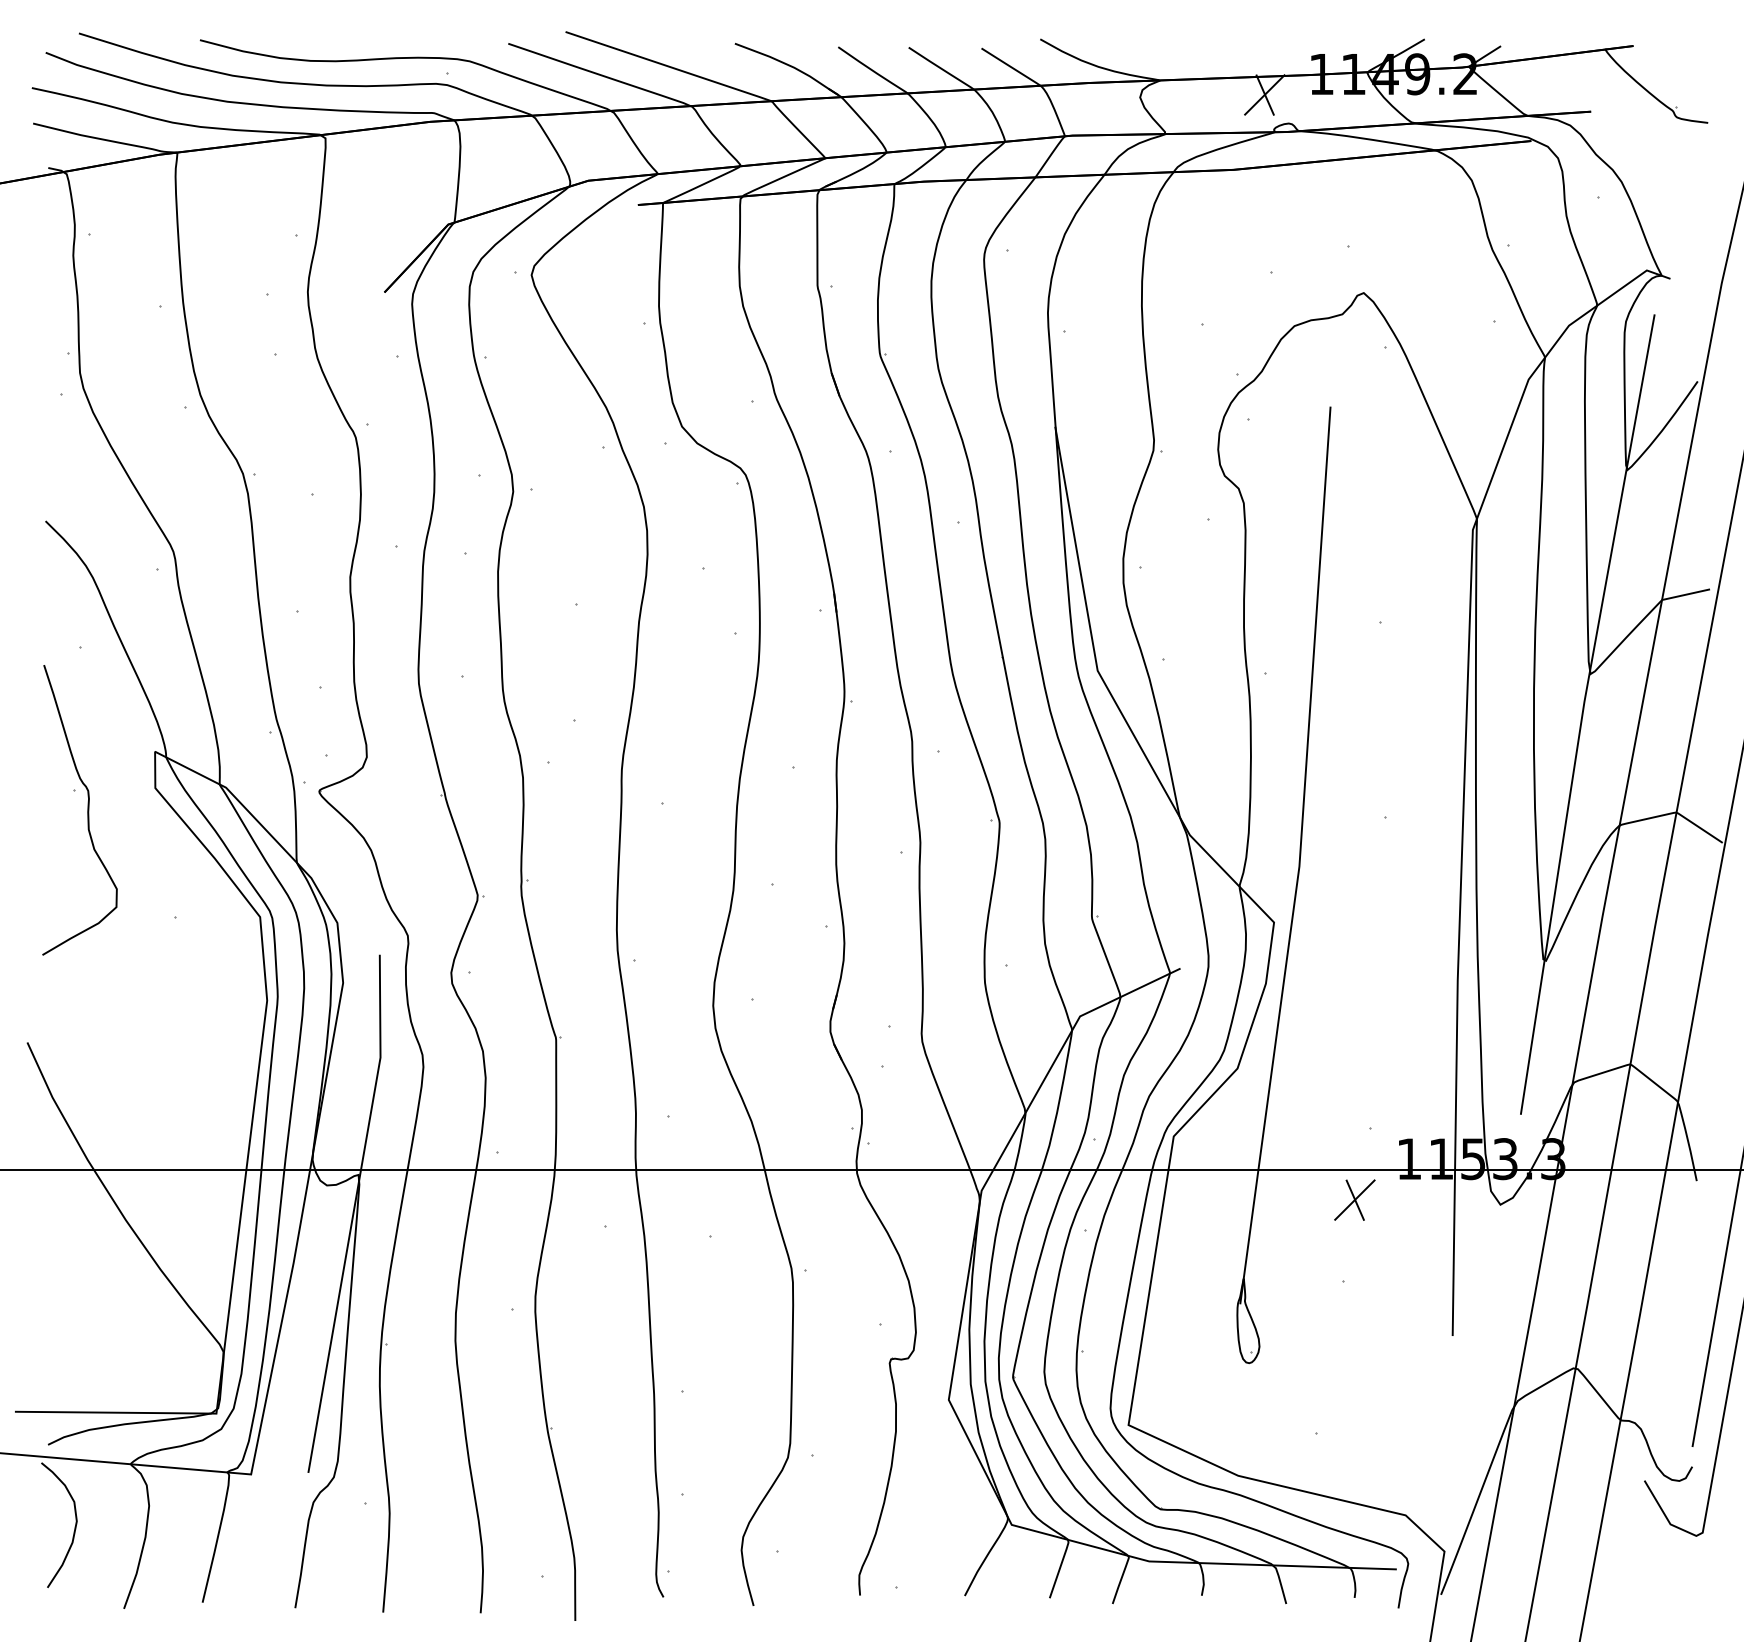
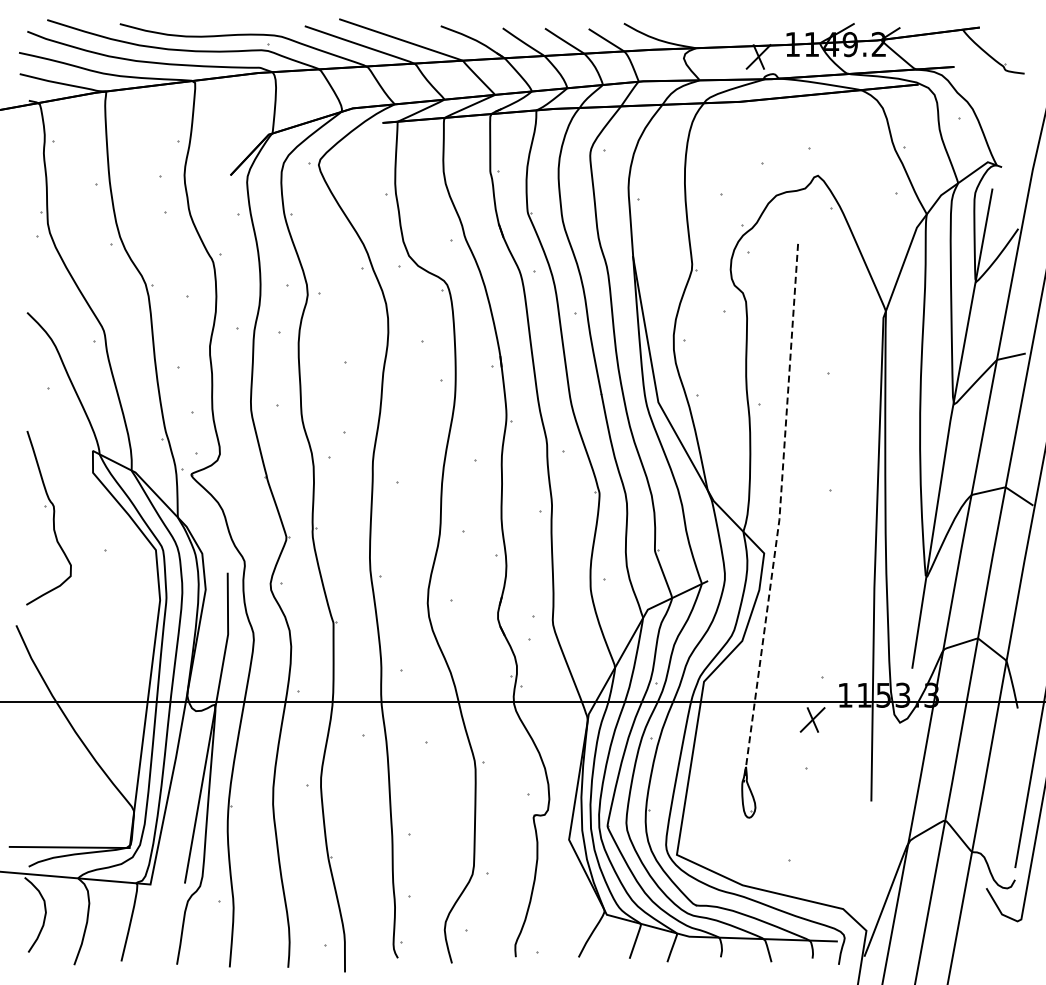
part: (79, 810) -> (48, 518), moved
line: (1299, 857) -> (779, 514), solid -> dashed

